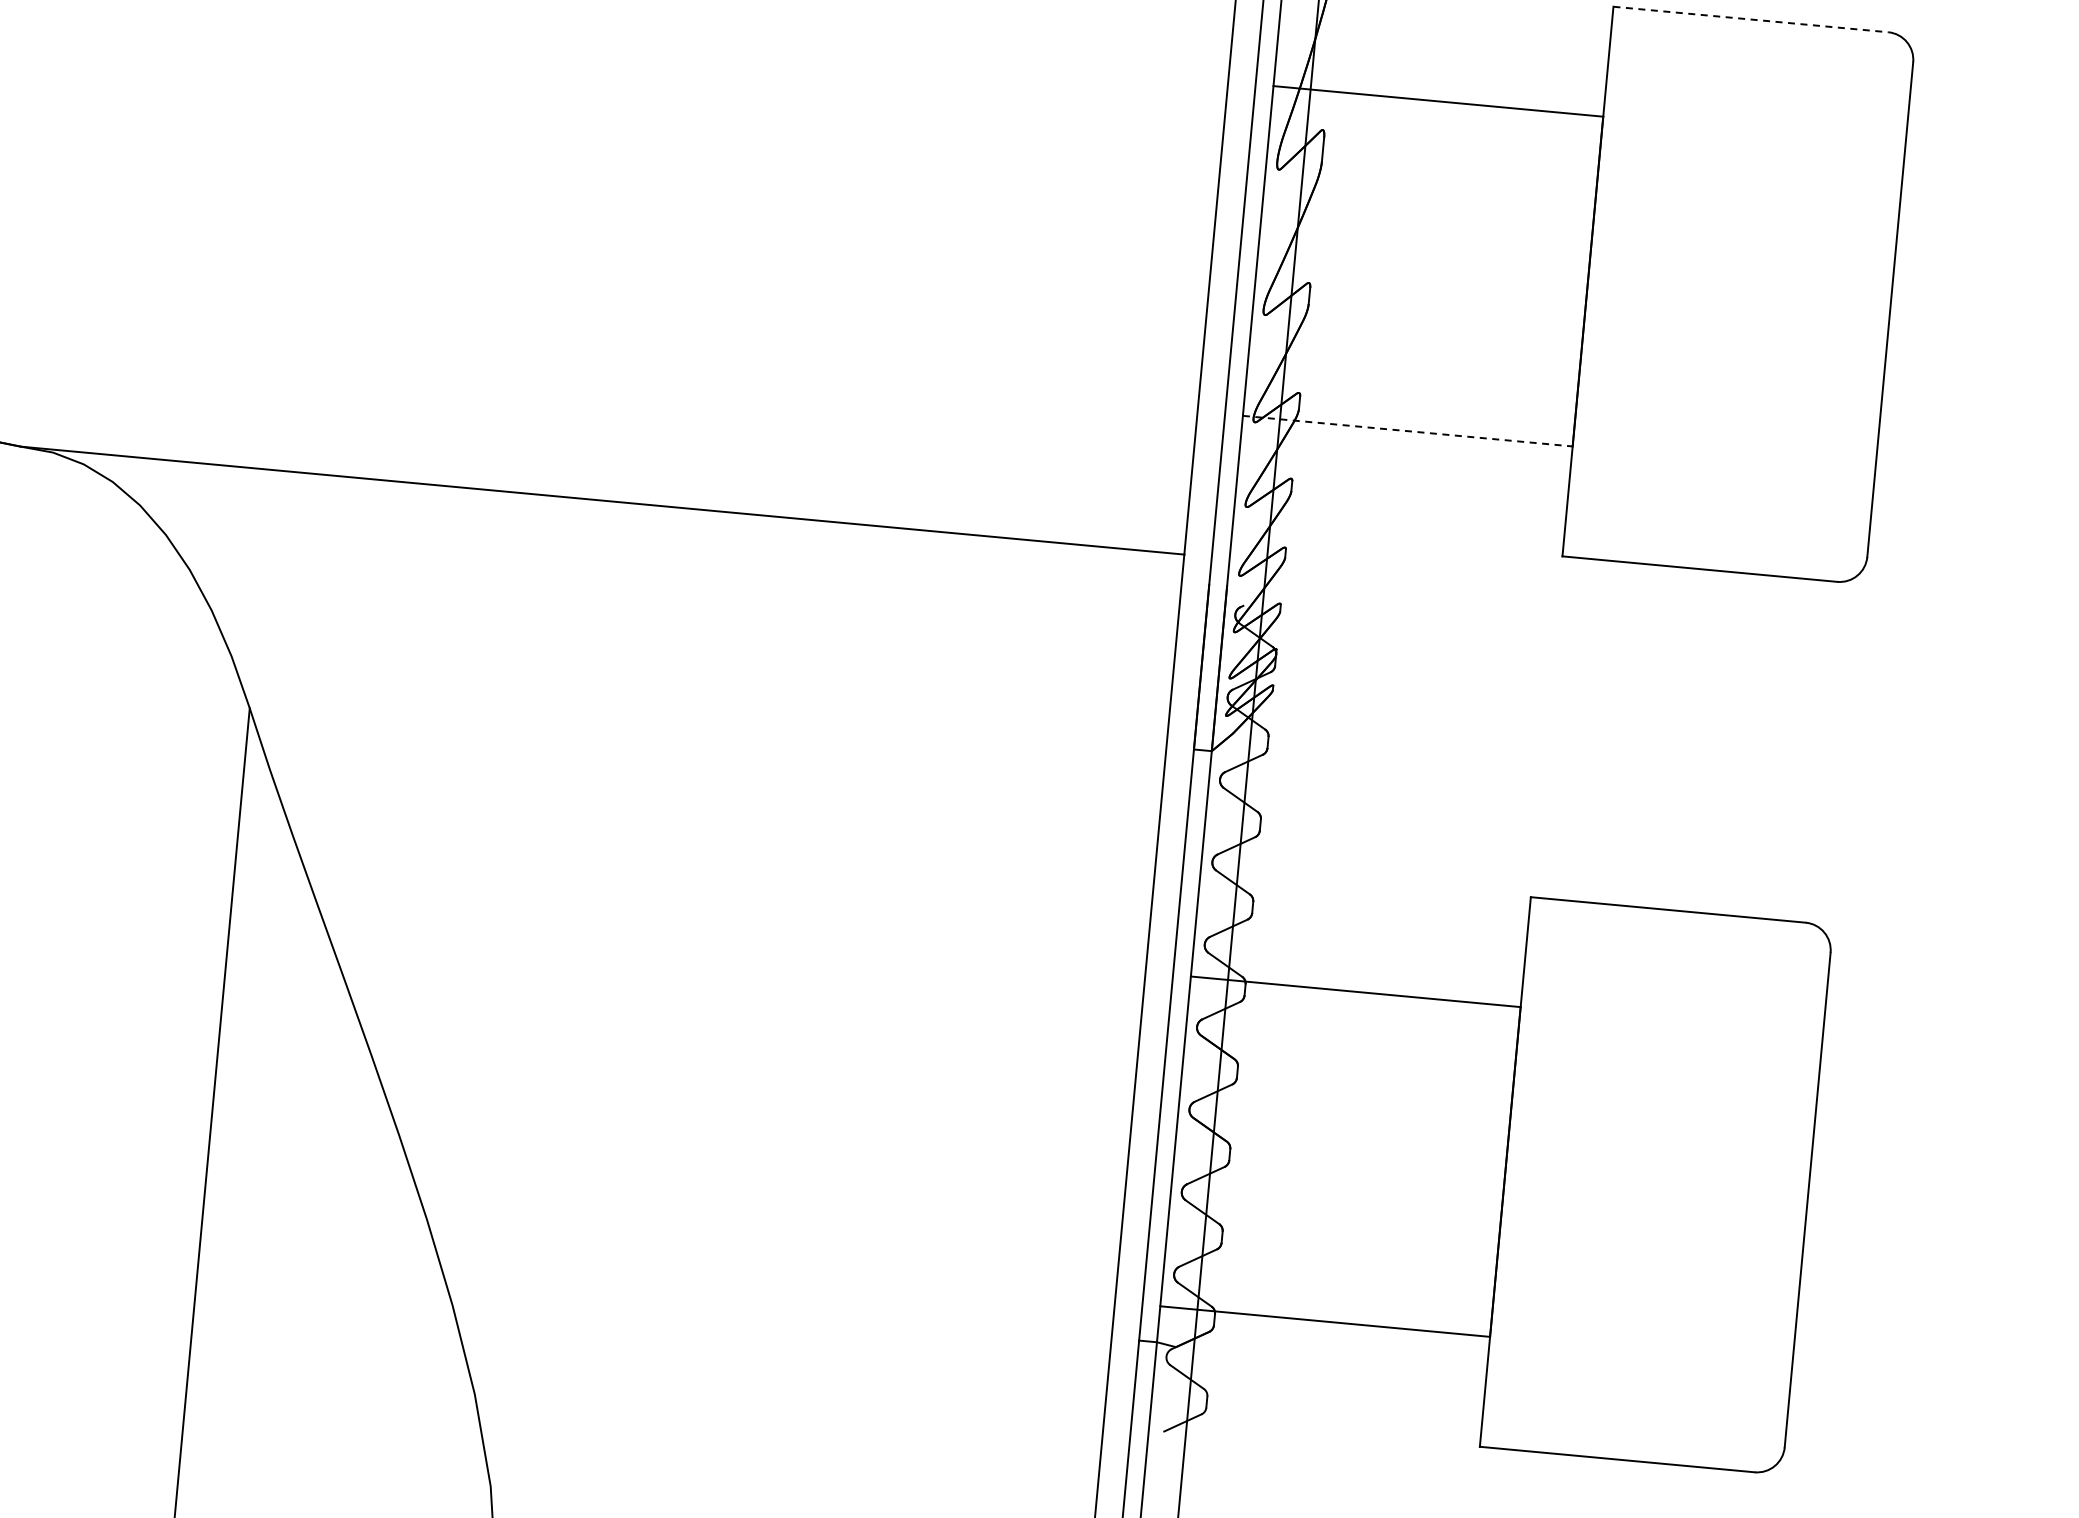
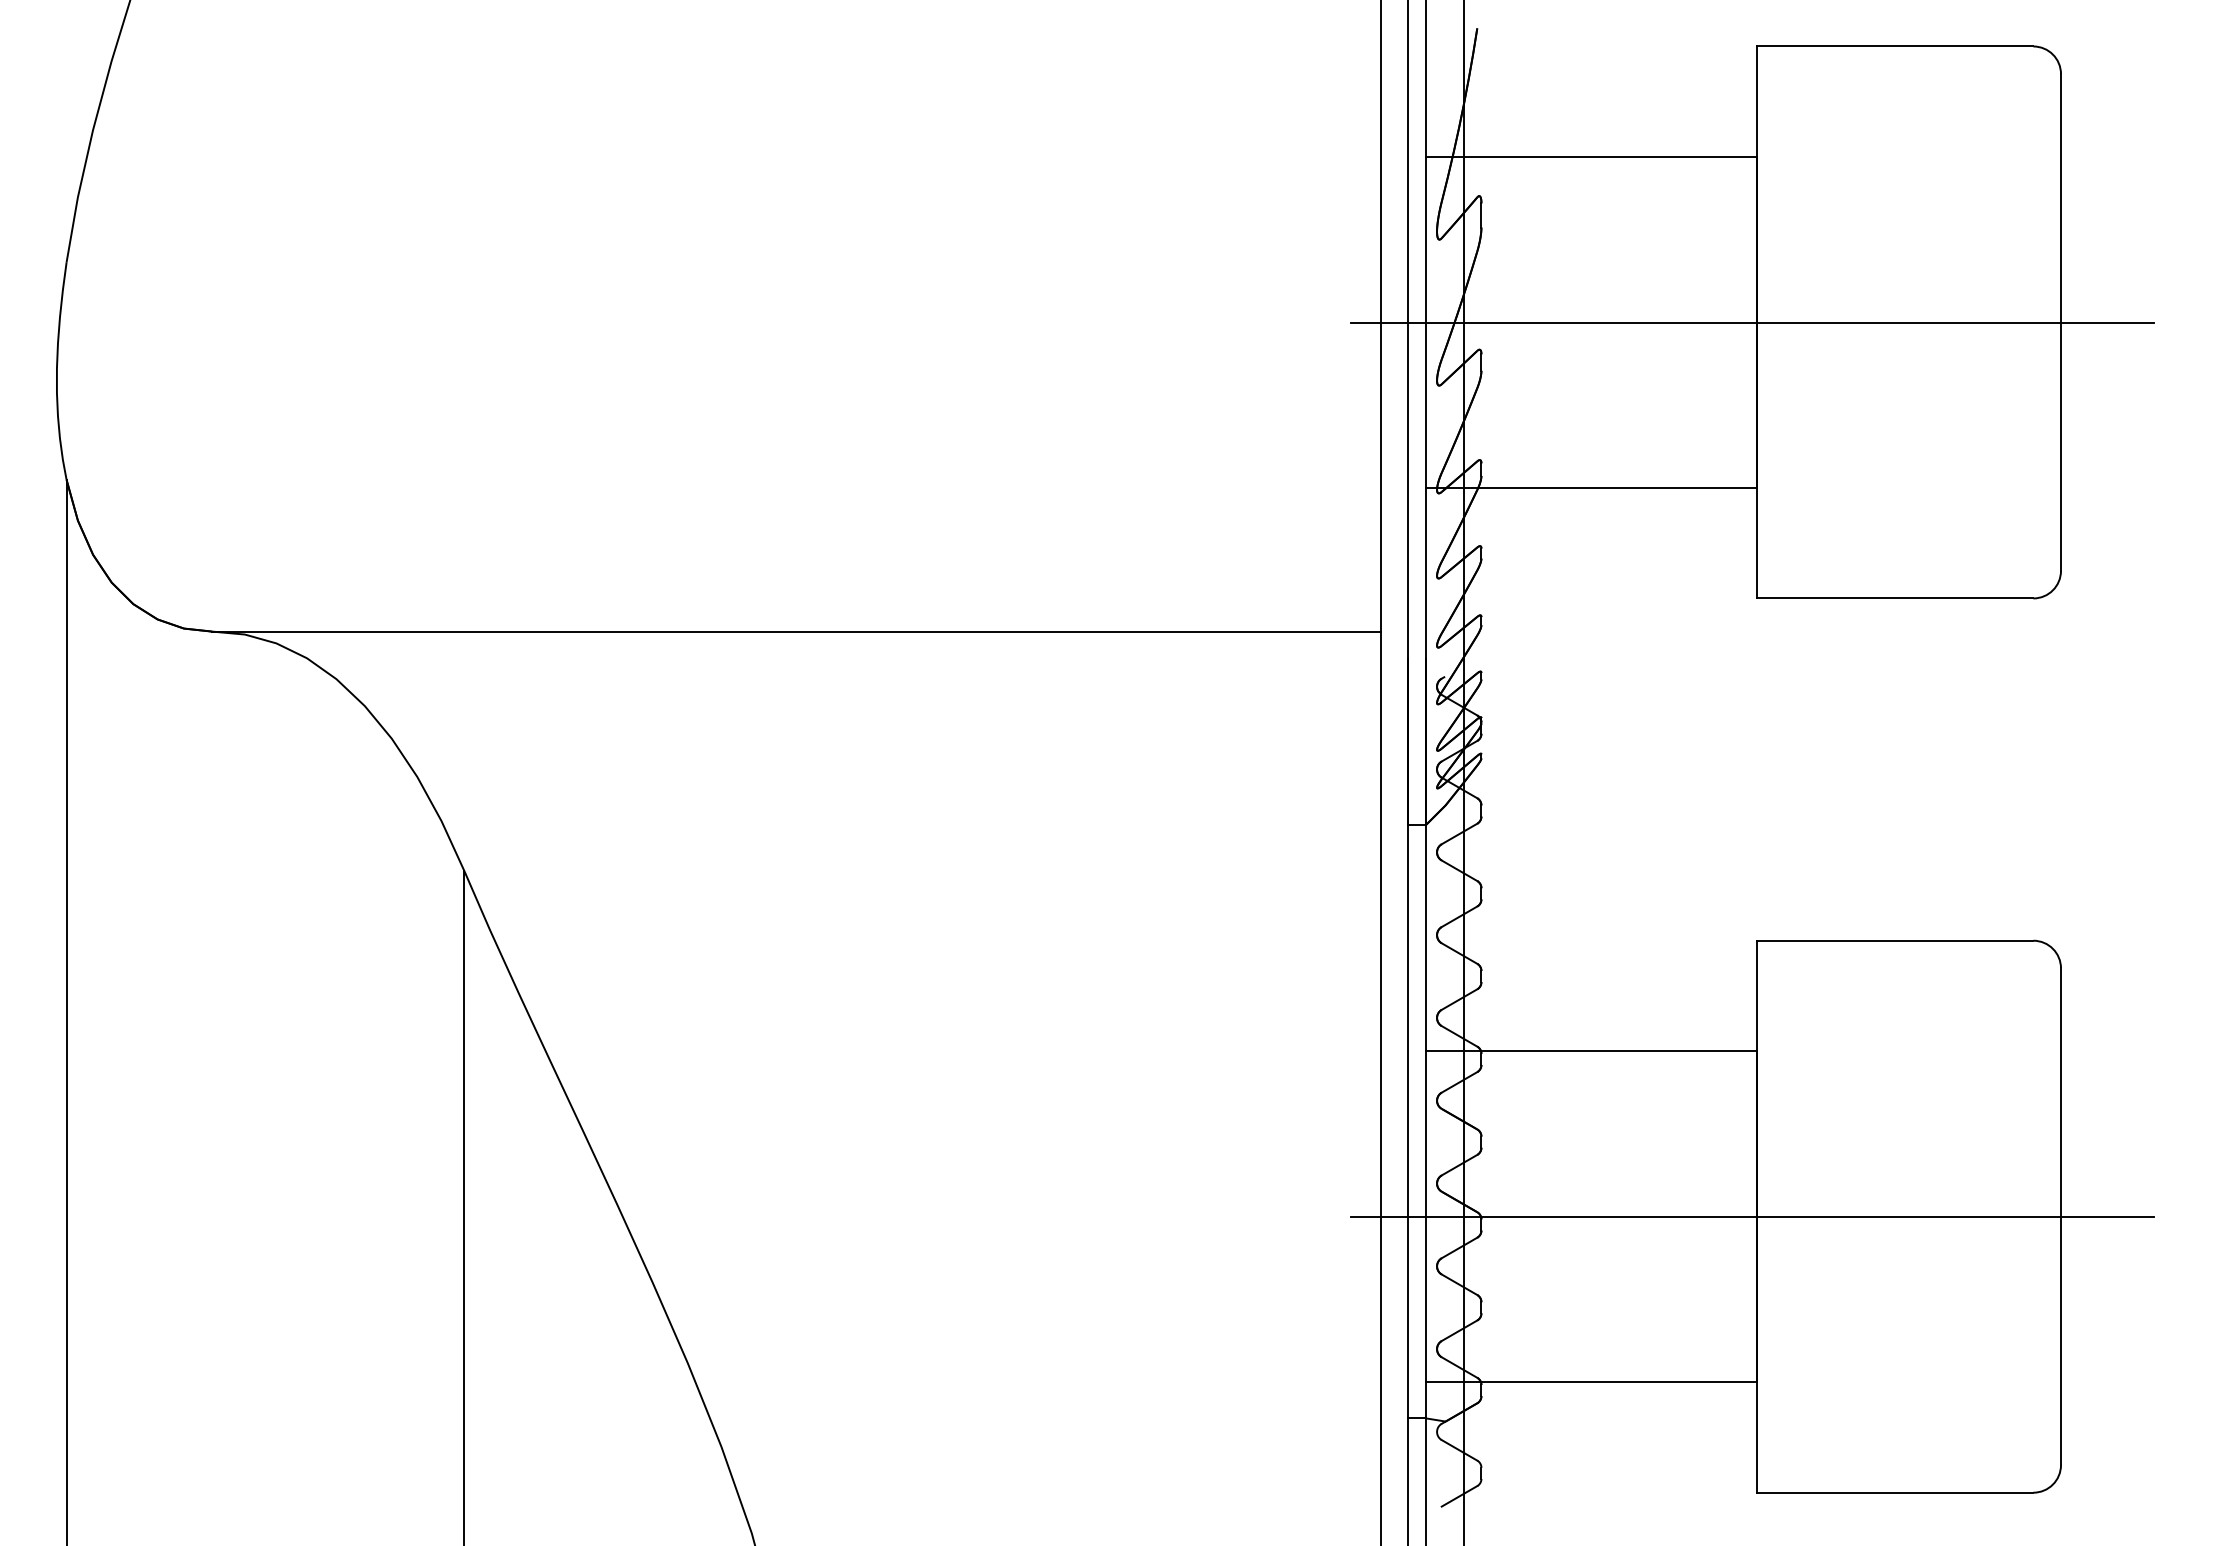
line: (1750, 19) -> (1895, 46), dashed -> solid
line: (1583, 281) -> (1752, 322), added
line: (1407, 431) -> (1591, 488), dashed -> solid
line: (1500, 1171) -> (1752, 1216), added

